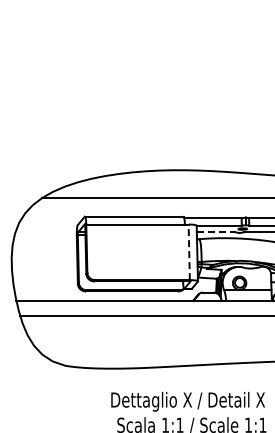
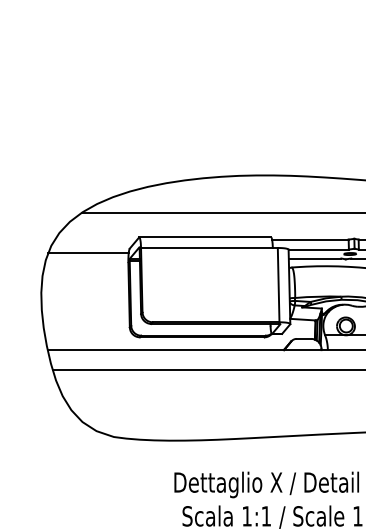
line: (46, 228) -> (87, 253), added
line: (216, 232) -> (315, 258), dashed -> solid
line: (189, 252) -> (278, 285), dashed -> solid

